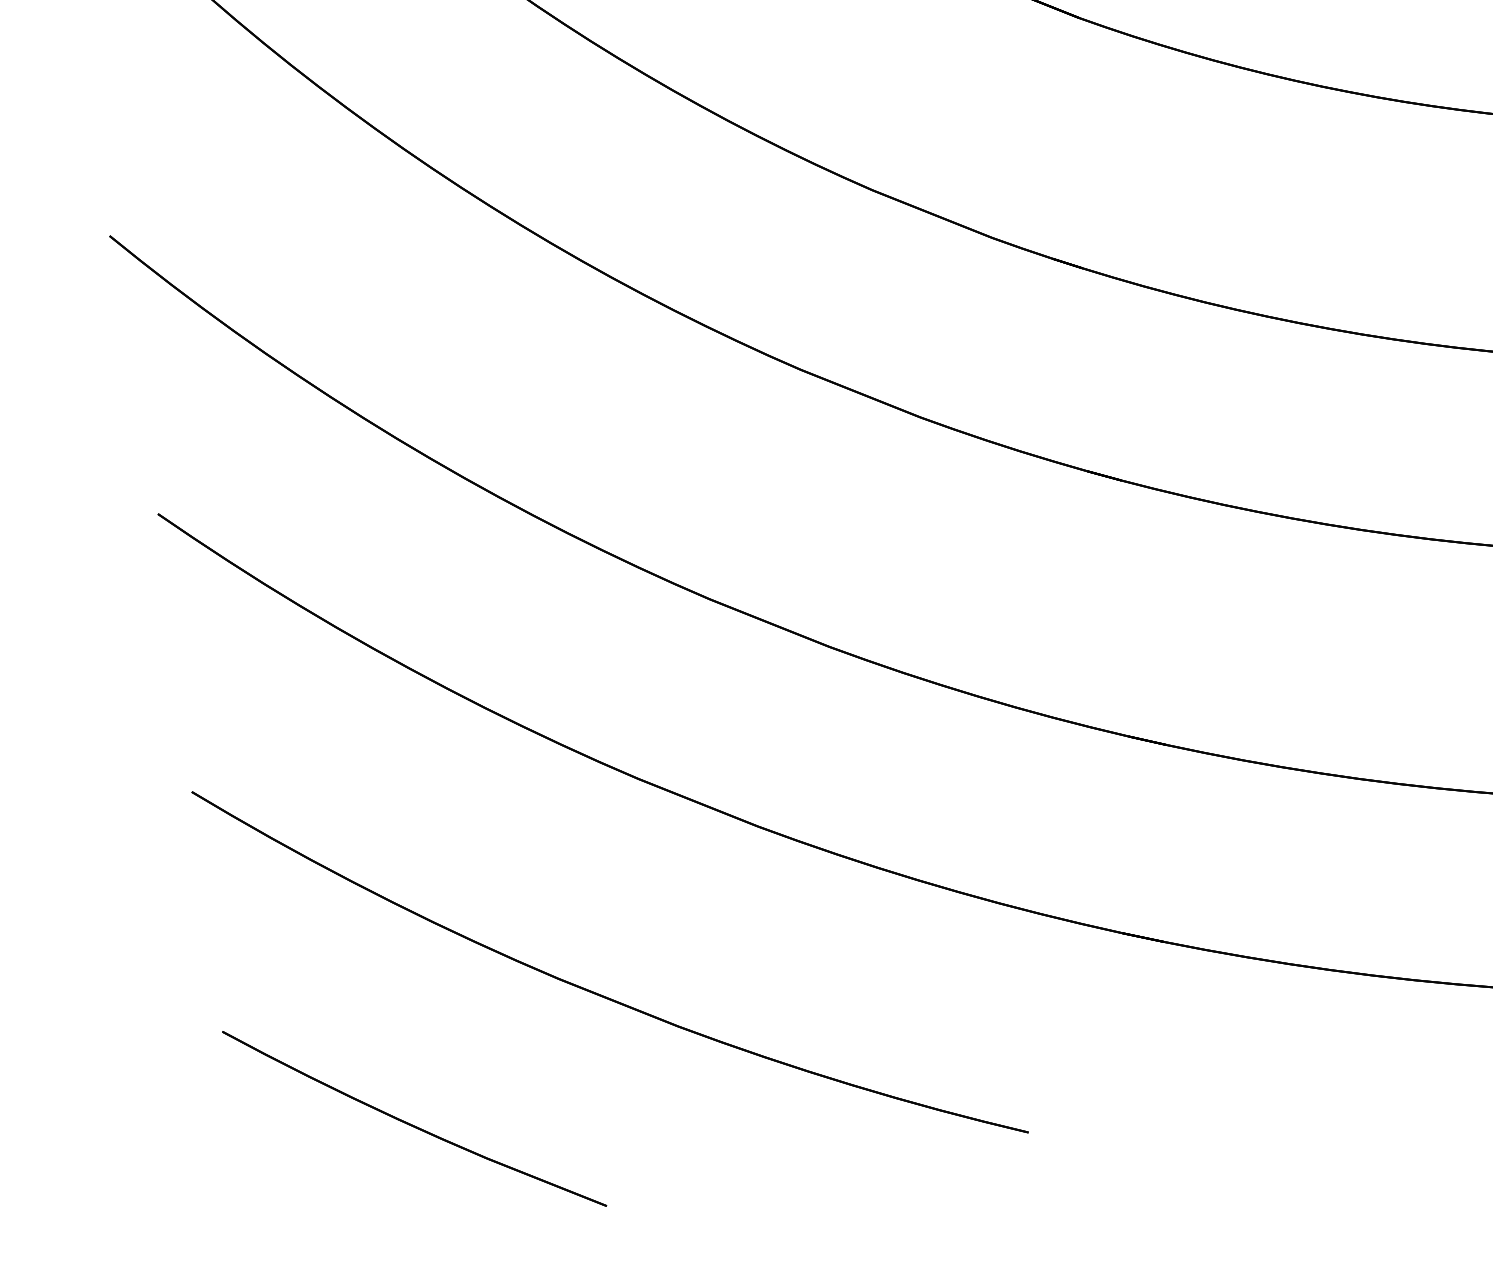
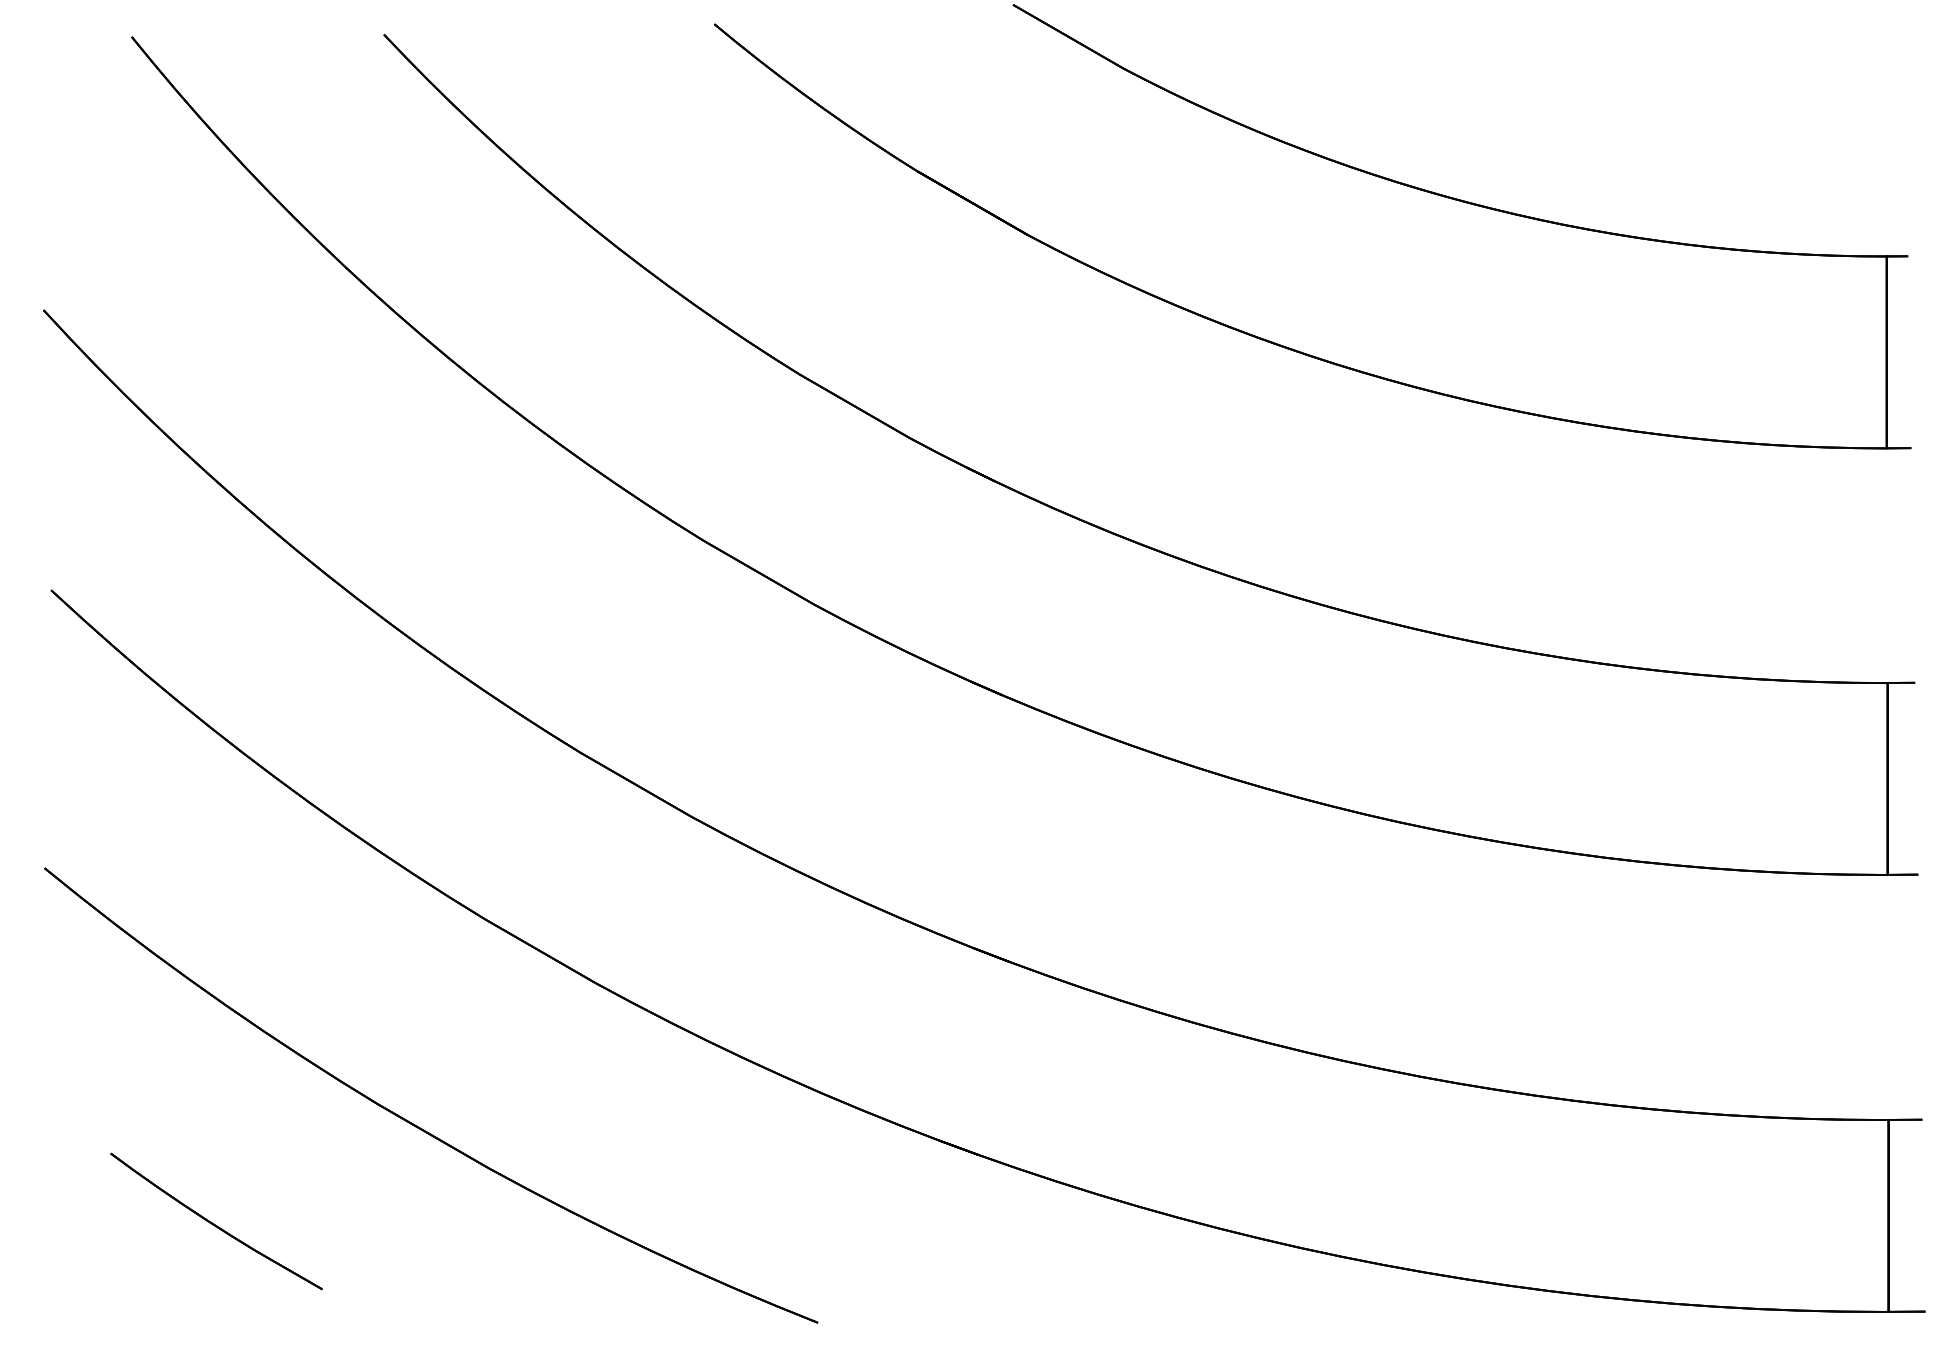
part: (414, 1119) -> (216, 1221), size x0.6

